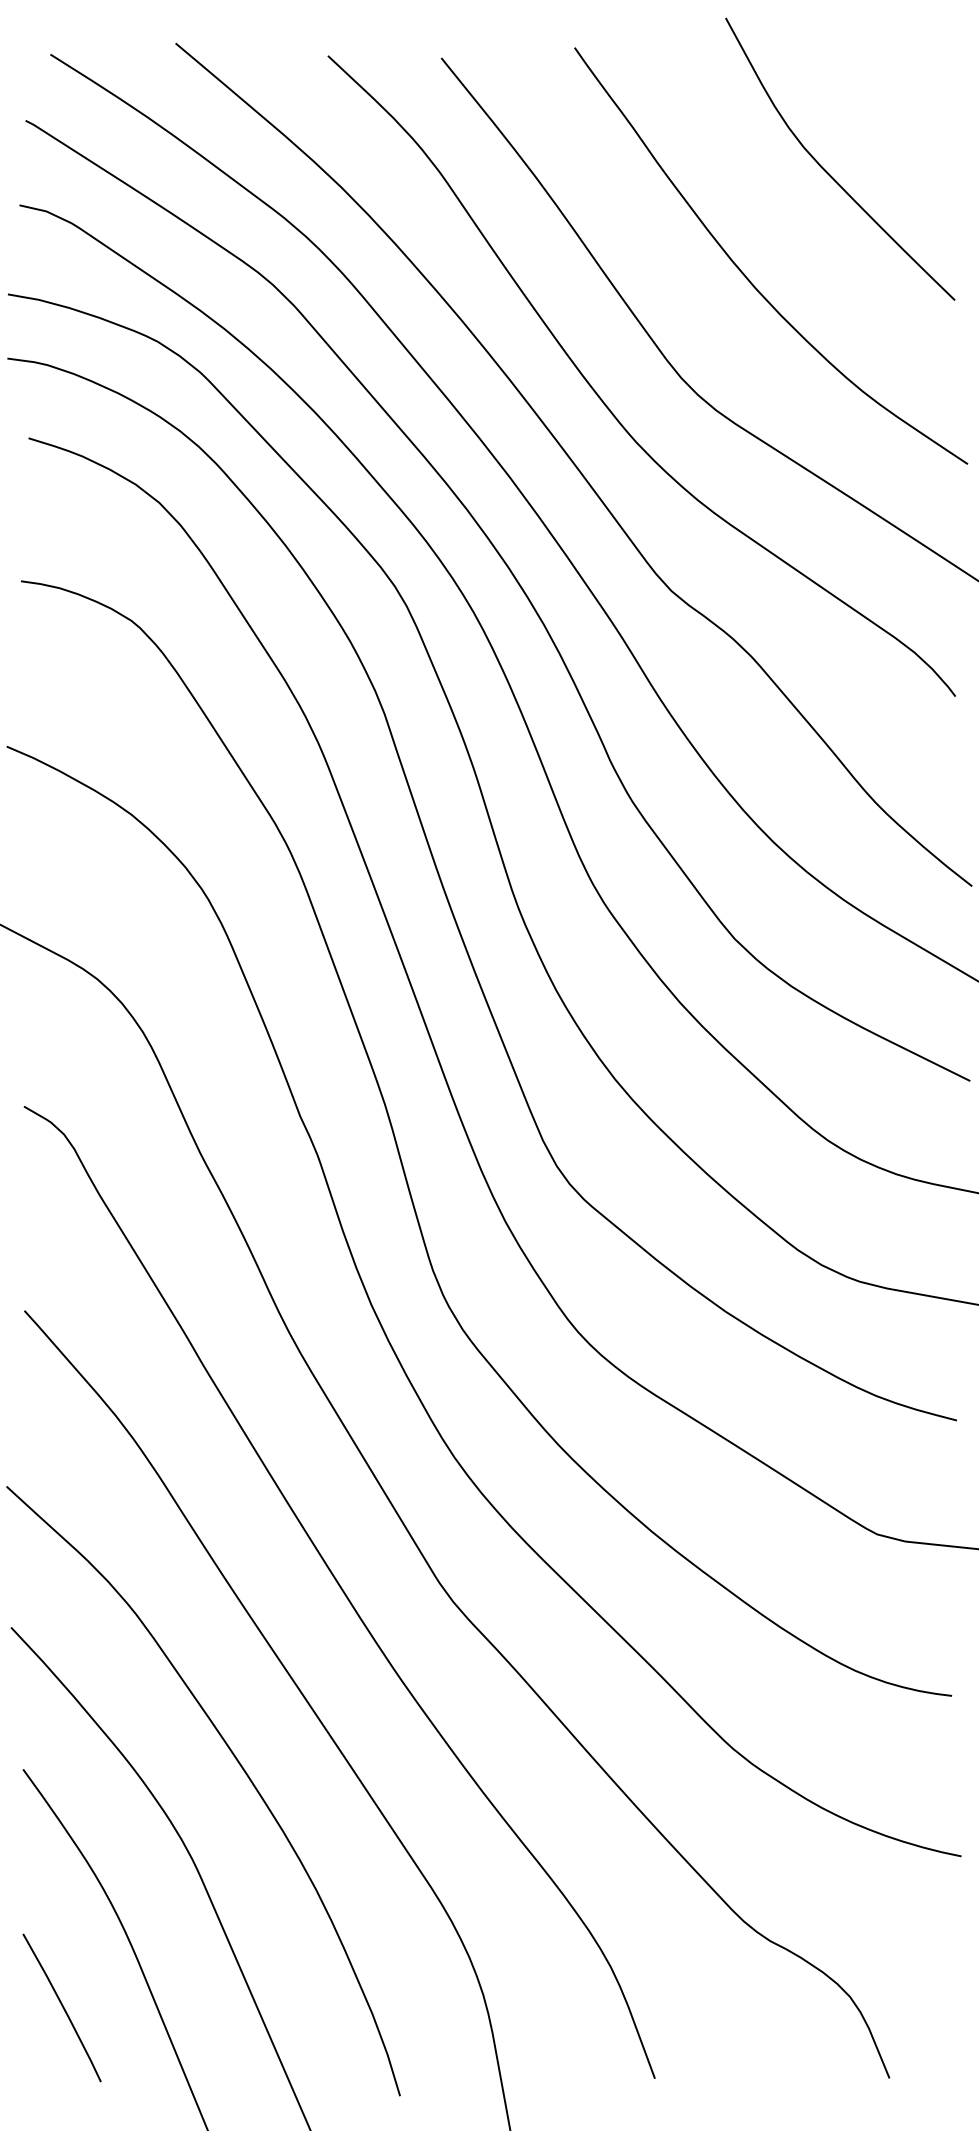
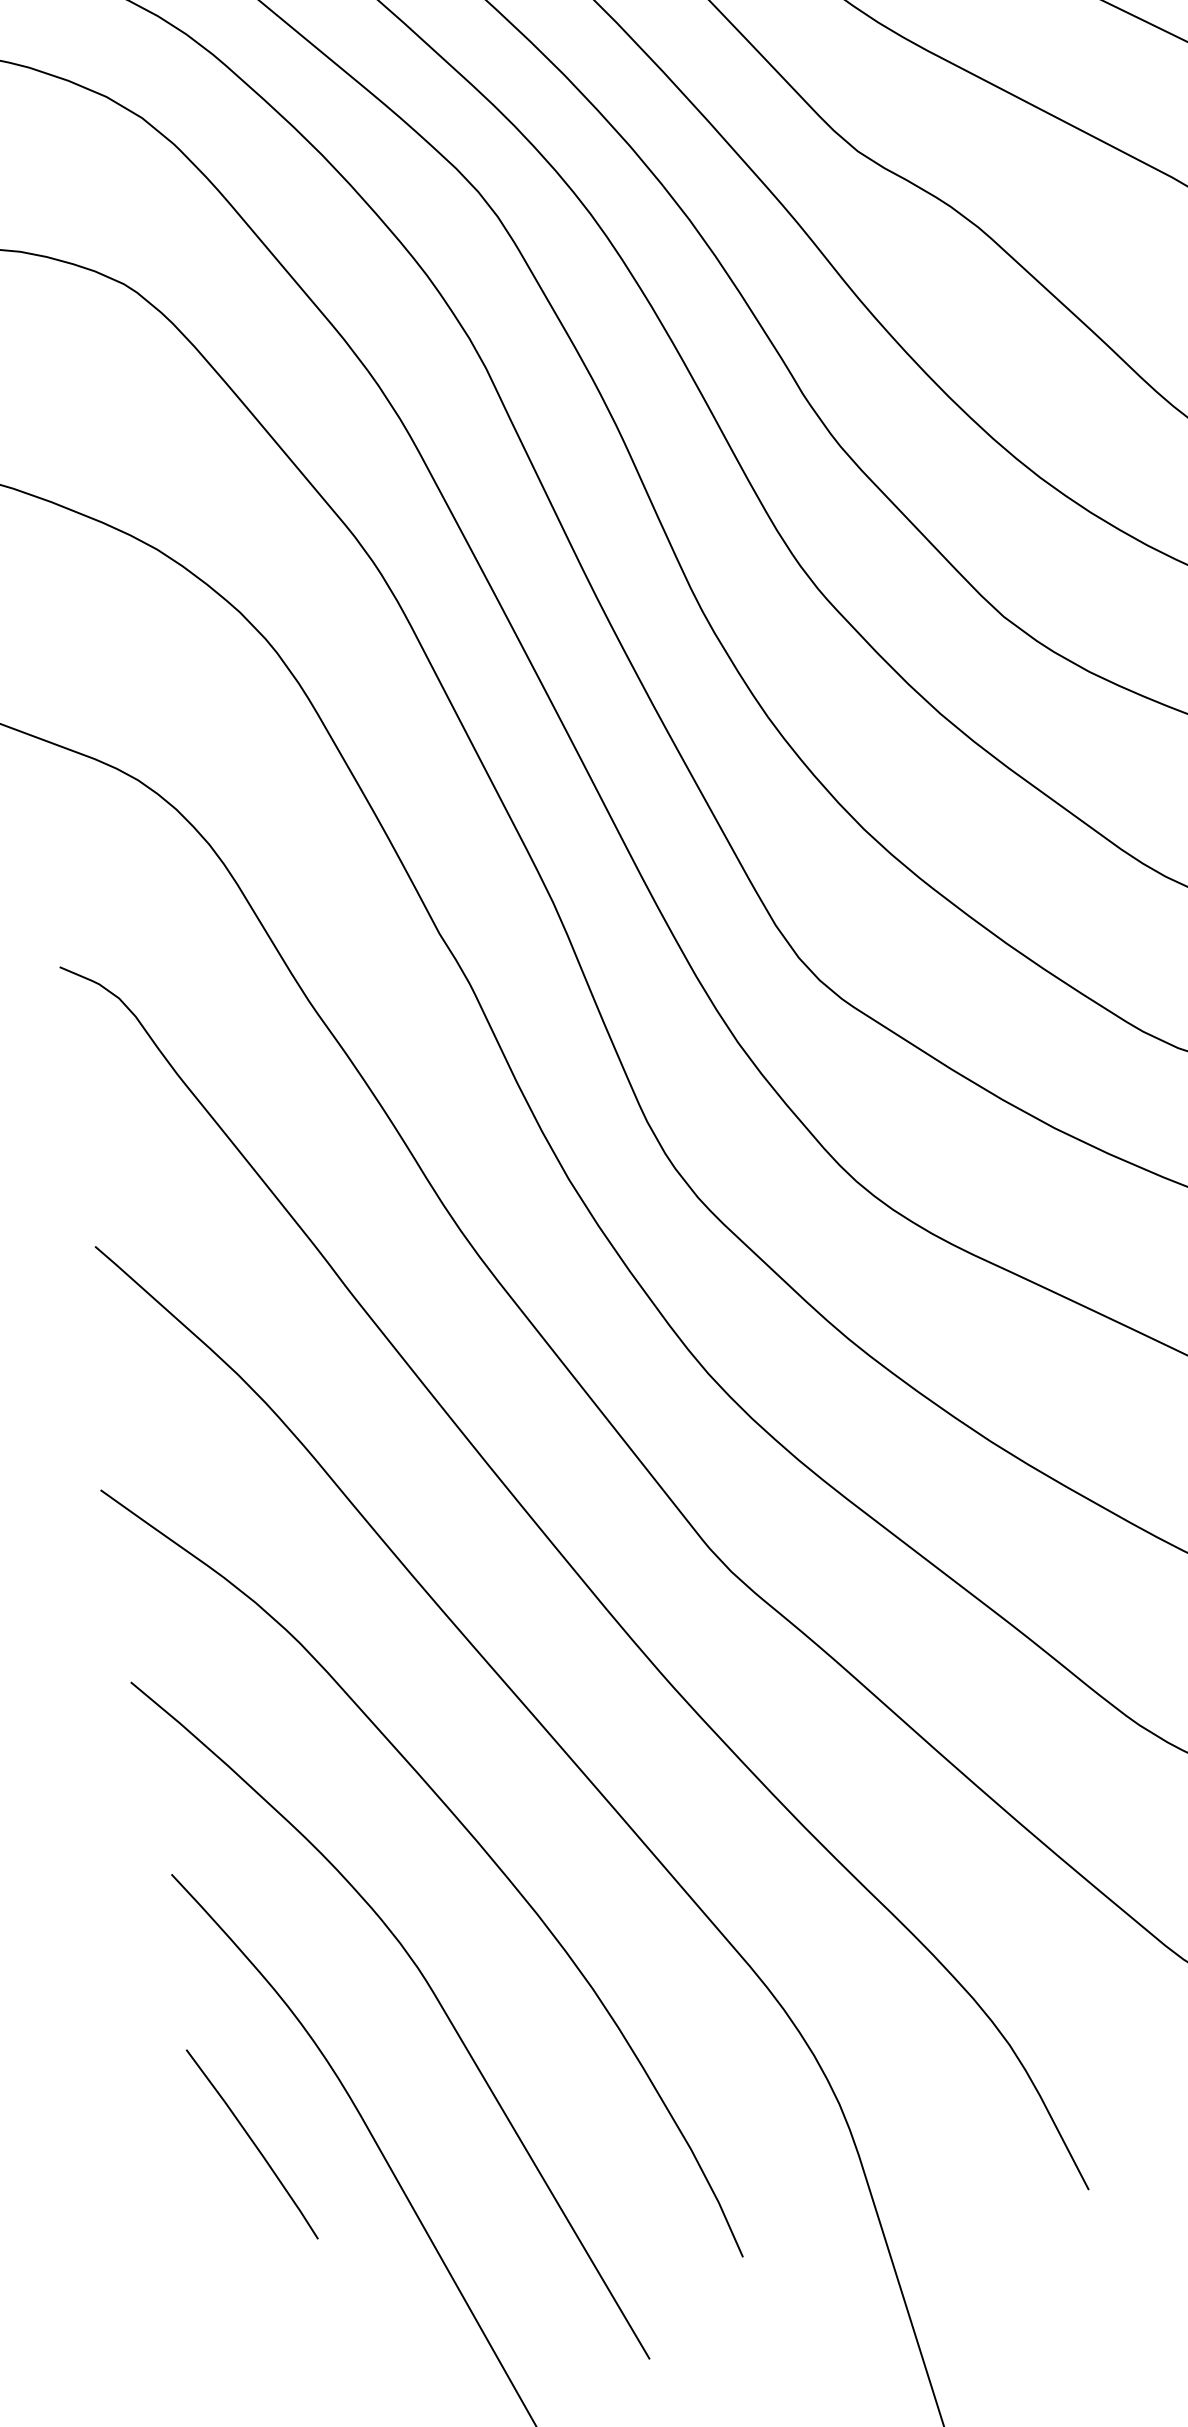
line: (61, 2006) -> (251, 2142), moved

